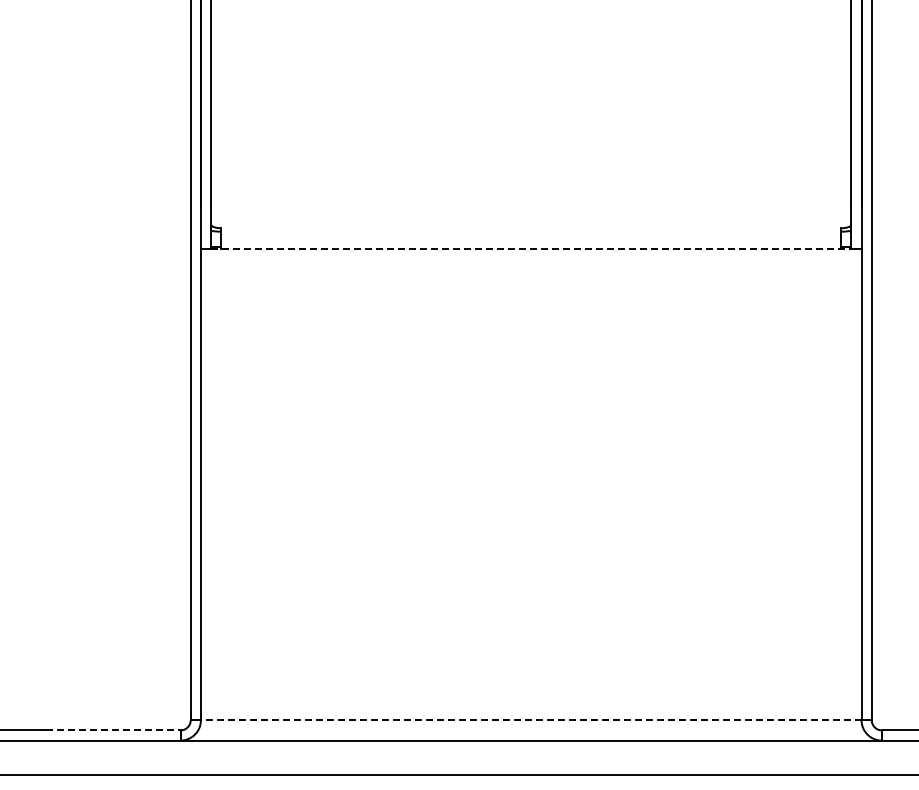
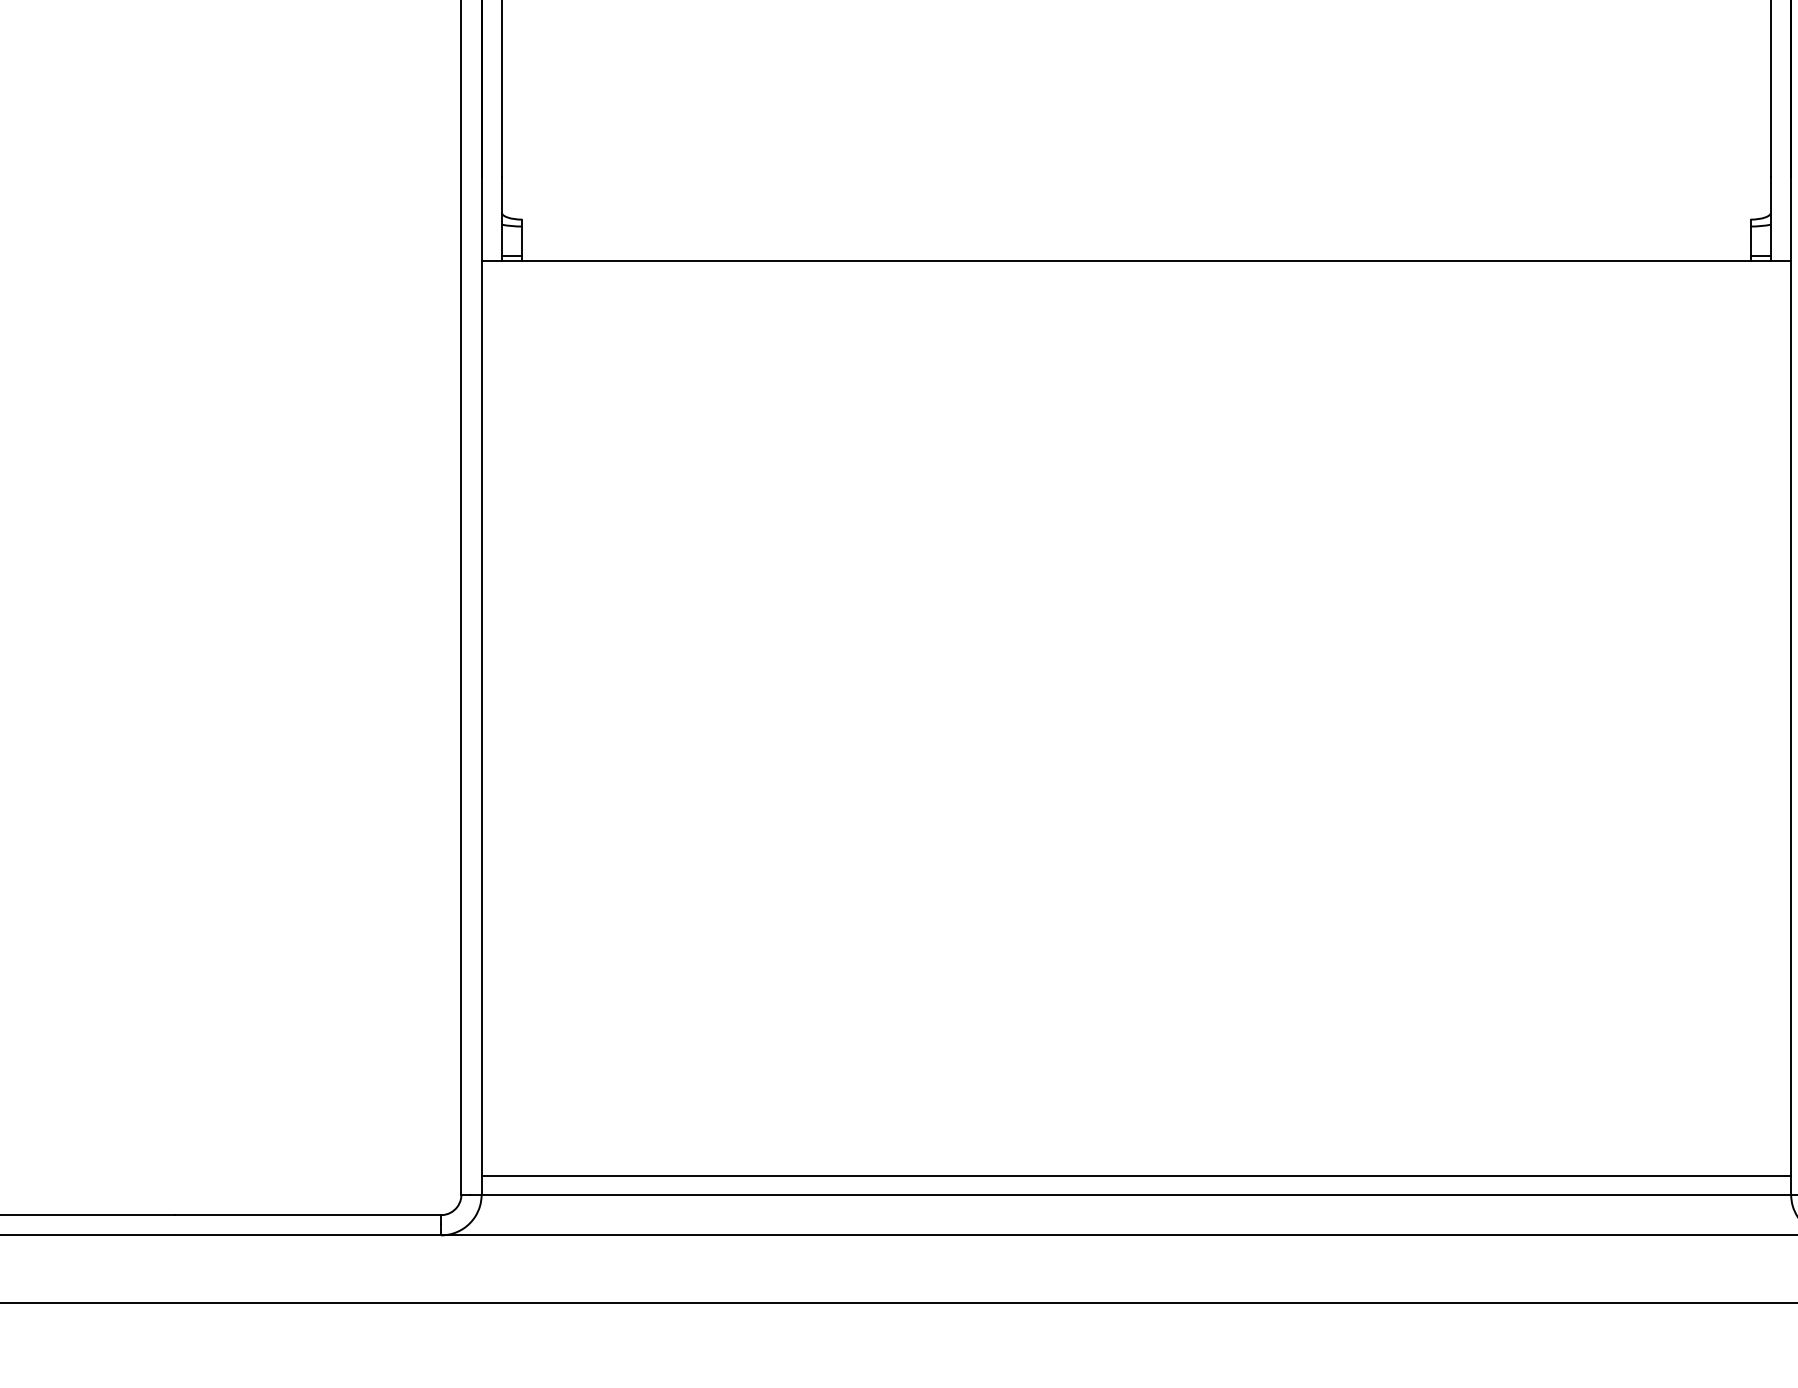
line: (531, 249) -> (1136, 261), dashed -> solid
line: (530, 710) -> (1134, 1175), added
line: (530, 720) -> (1134, 1195), dashed -> solid
line: (113, 730) -> (308, 1215), dashed -> solid

